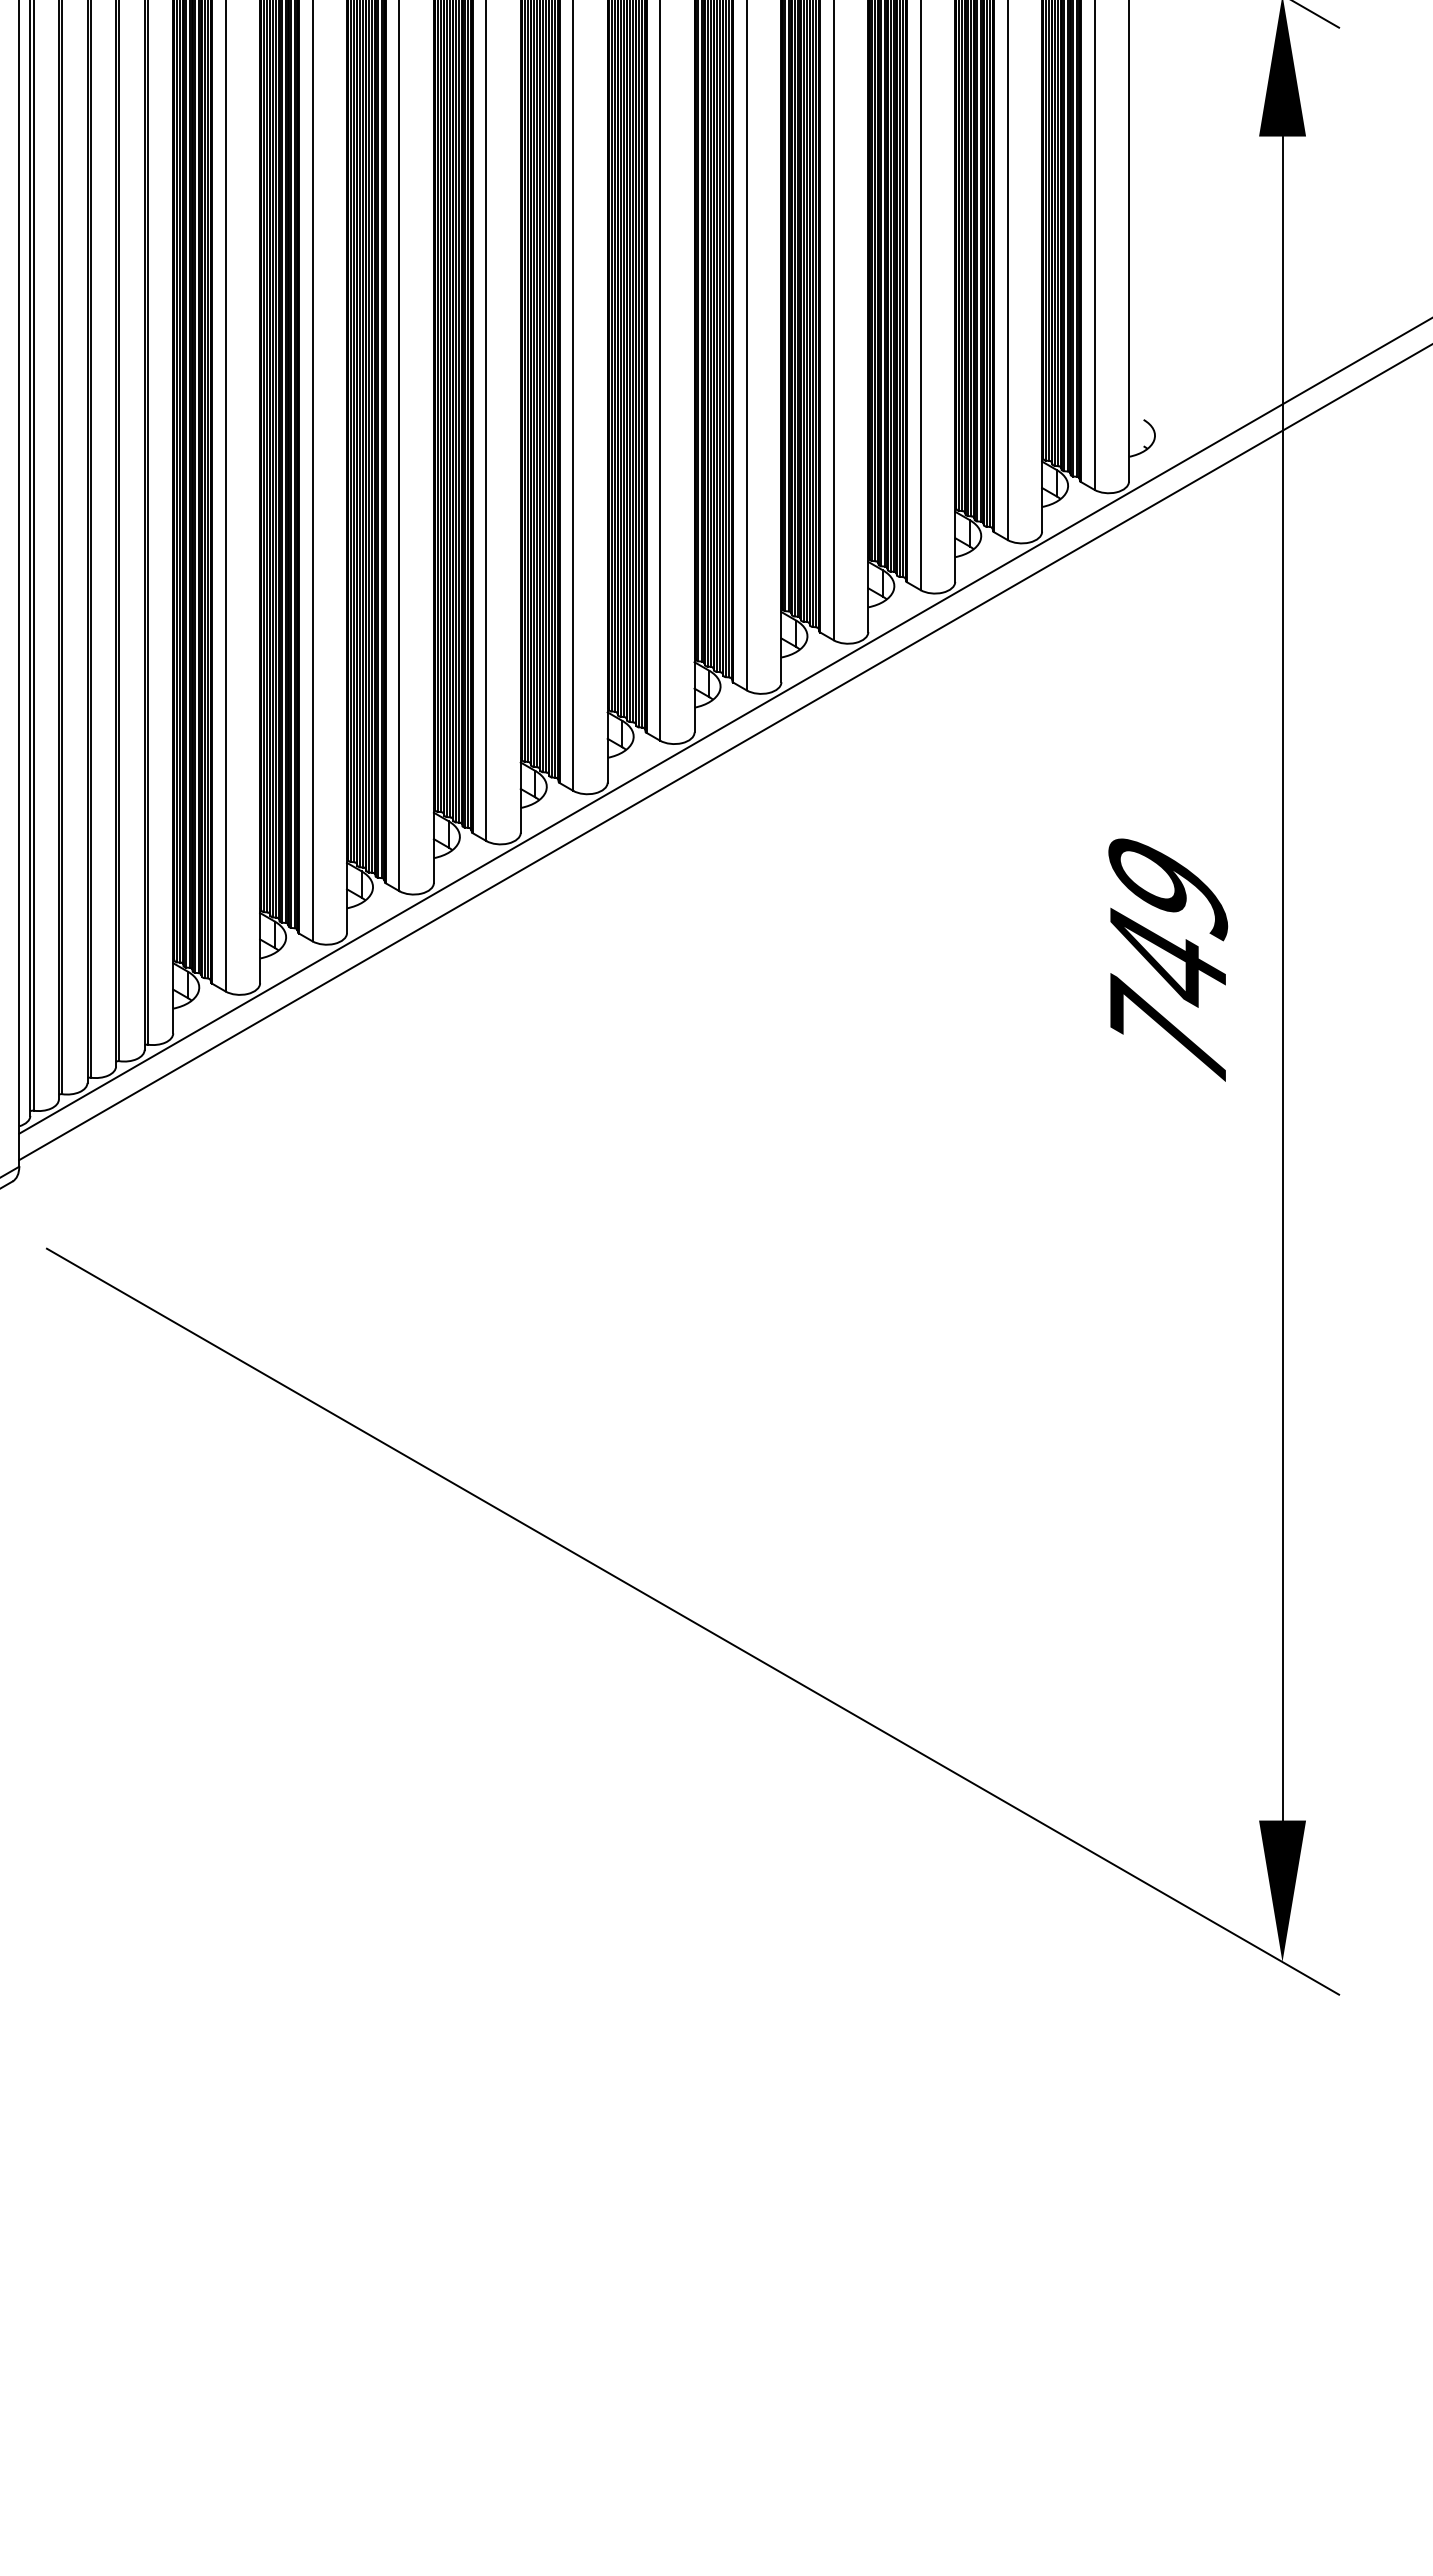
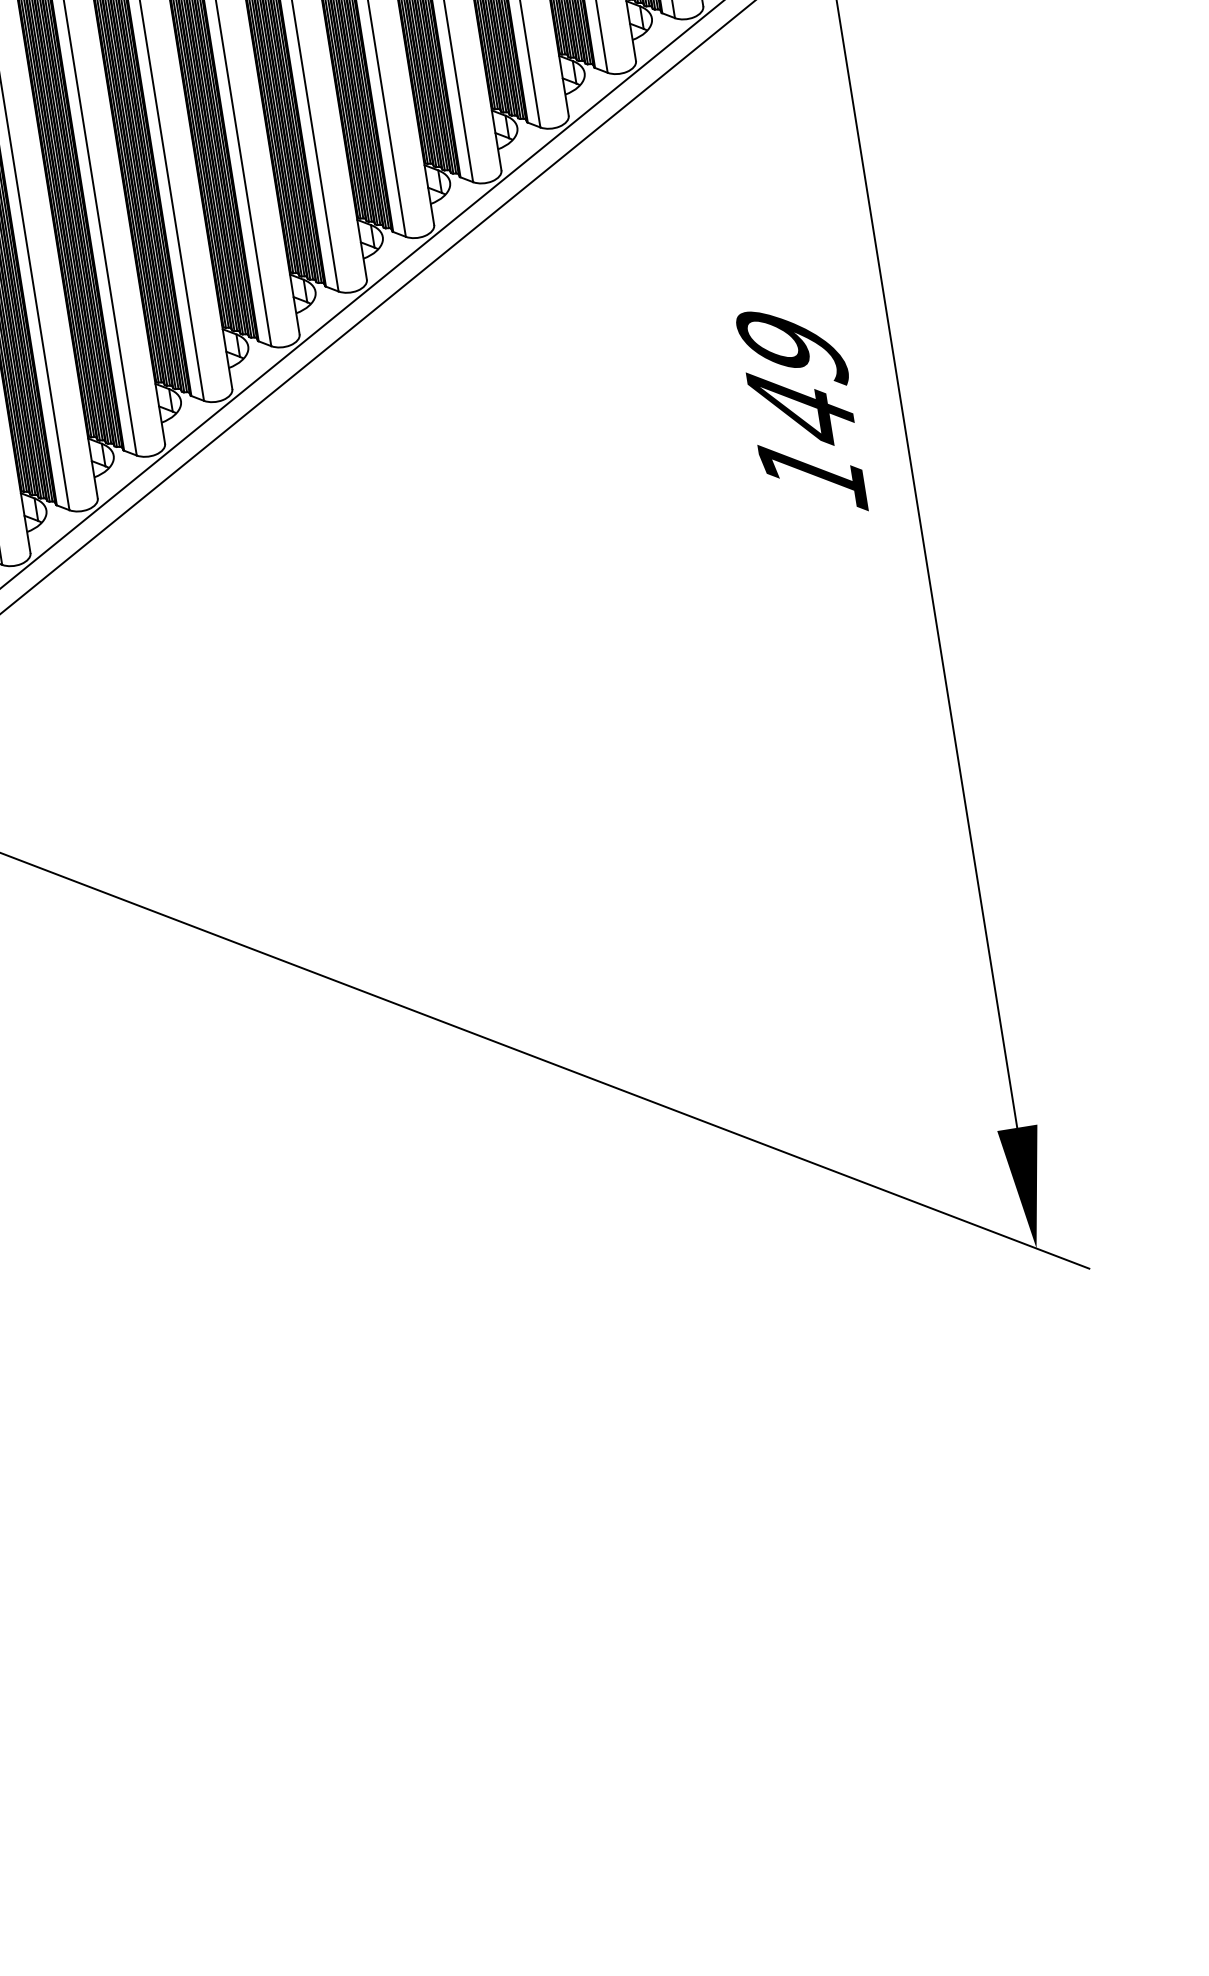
text: (1167, 1030) -> (811, 469), 749 -> 149

